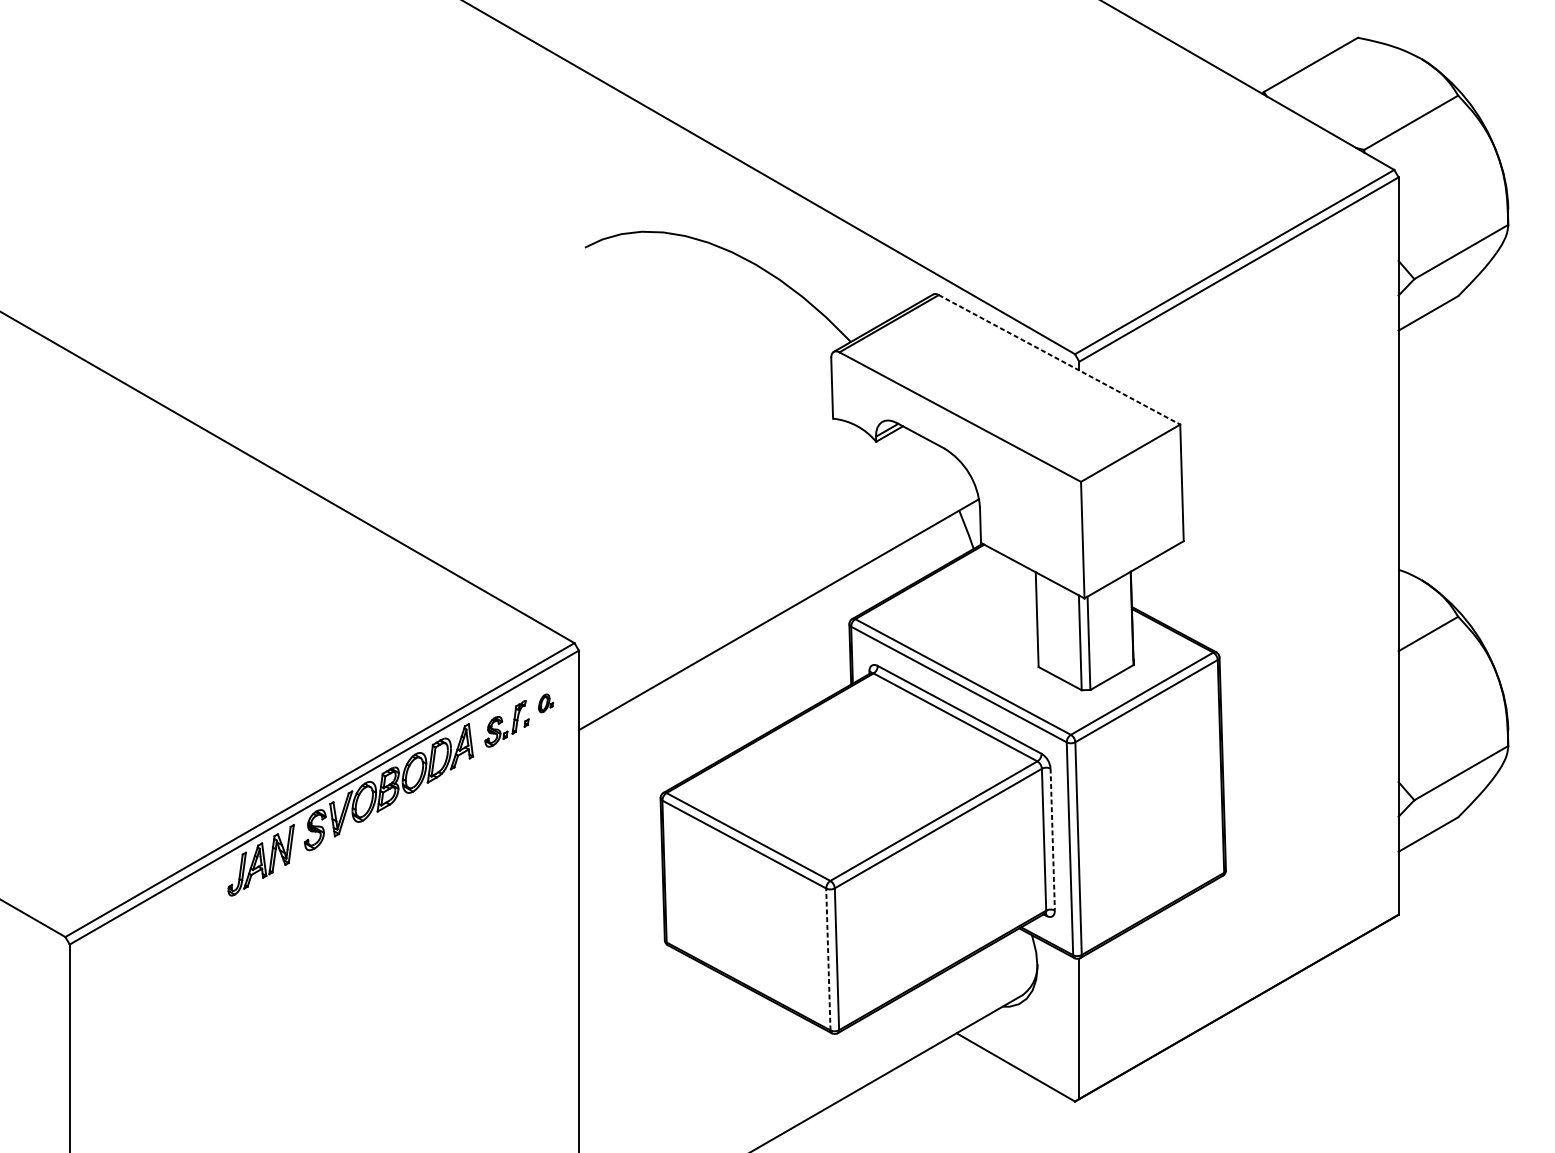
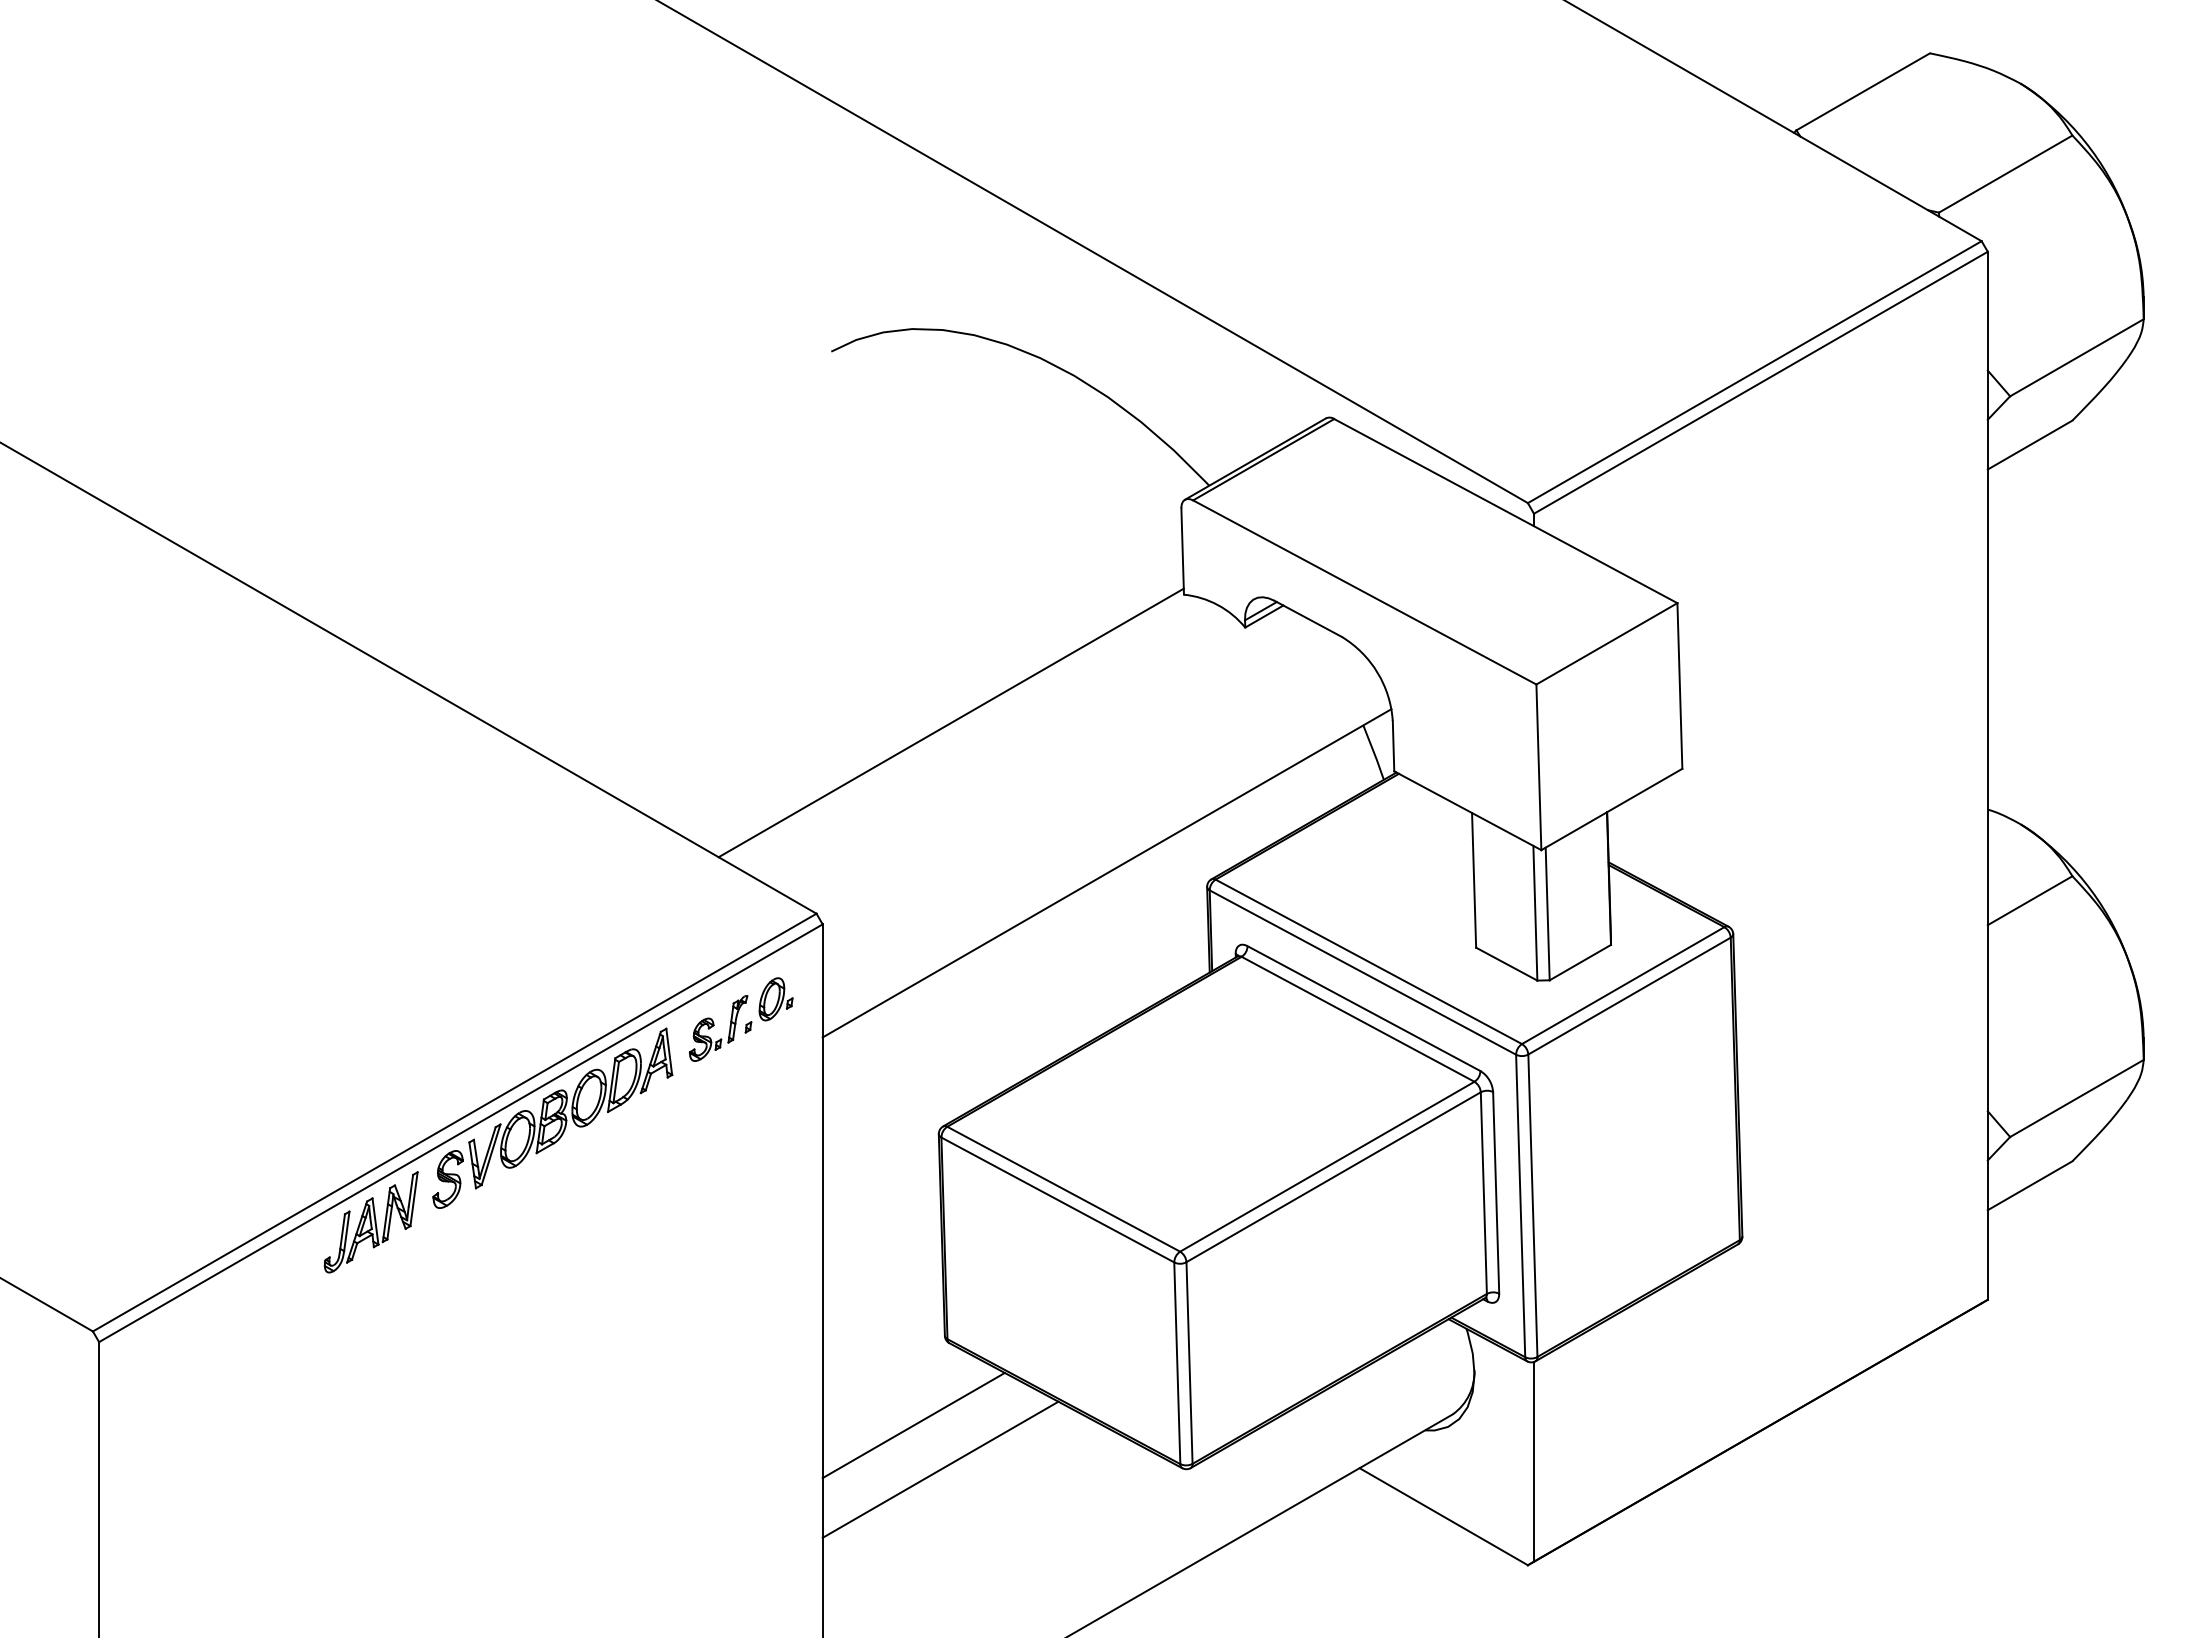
line: (1059, 360) -> (1505, 511), dashed -> solid
line: (668, 508) -> (950, 722), added
part: (545, 703) -> (775, 999), size x1.67
line: (1052, 839) -> (1496, 1192), dashed -> solid
line: (828, 959) -> (1177, 1363), dashed -> solid
line: (642, 1003) -> (913, 1425), added
line: (661, 1034) -> (940, 1469), added

